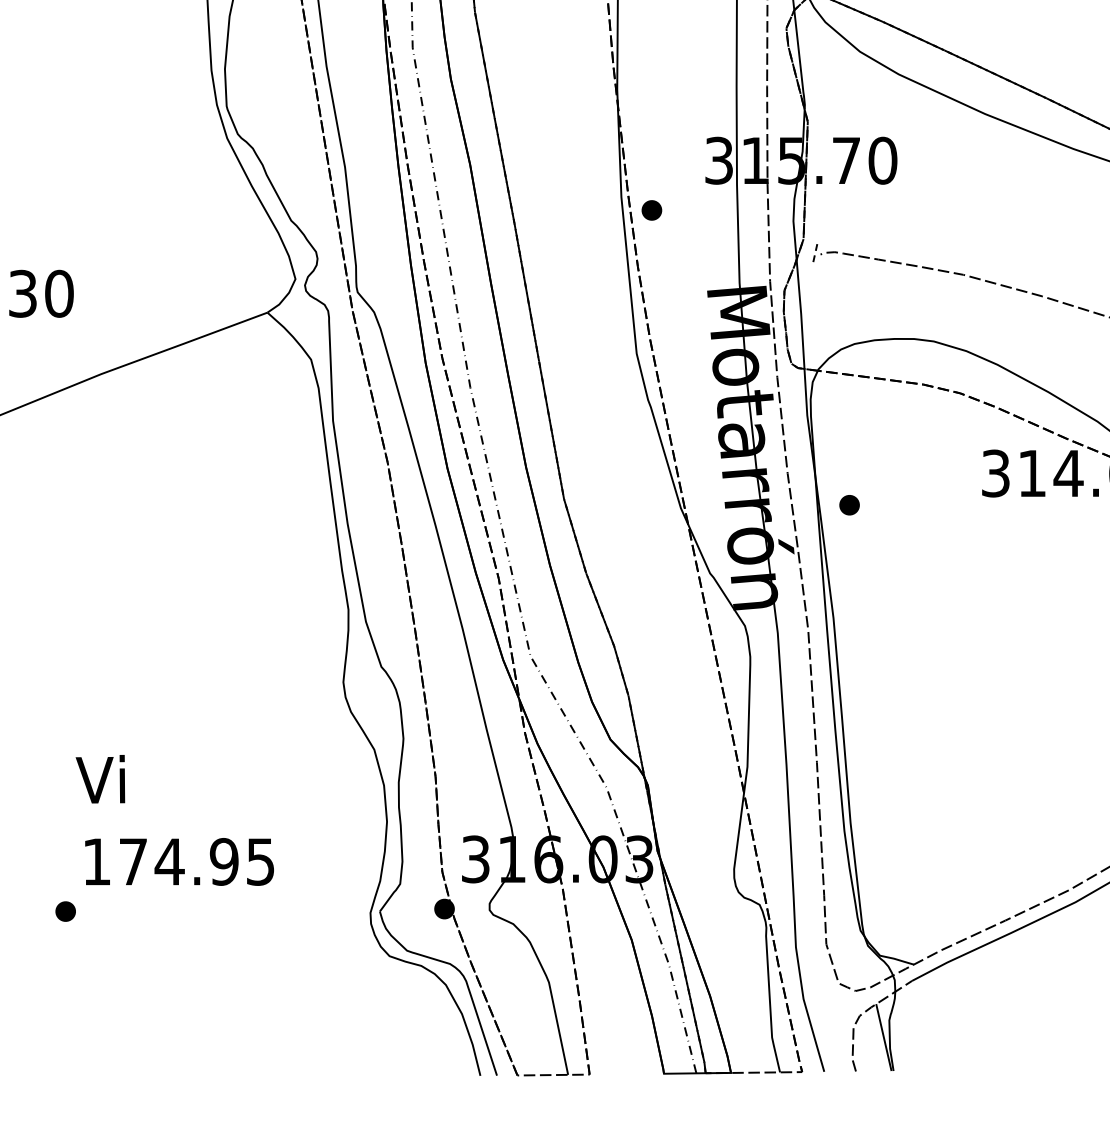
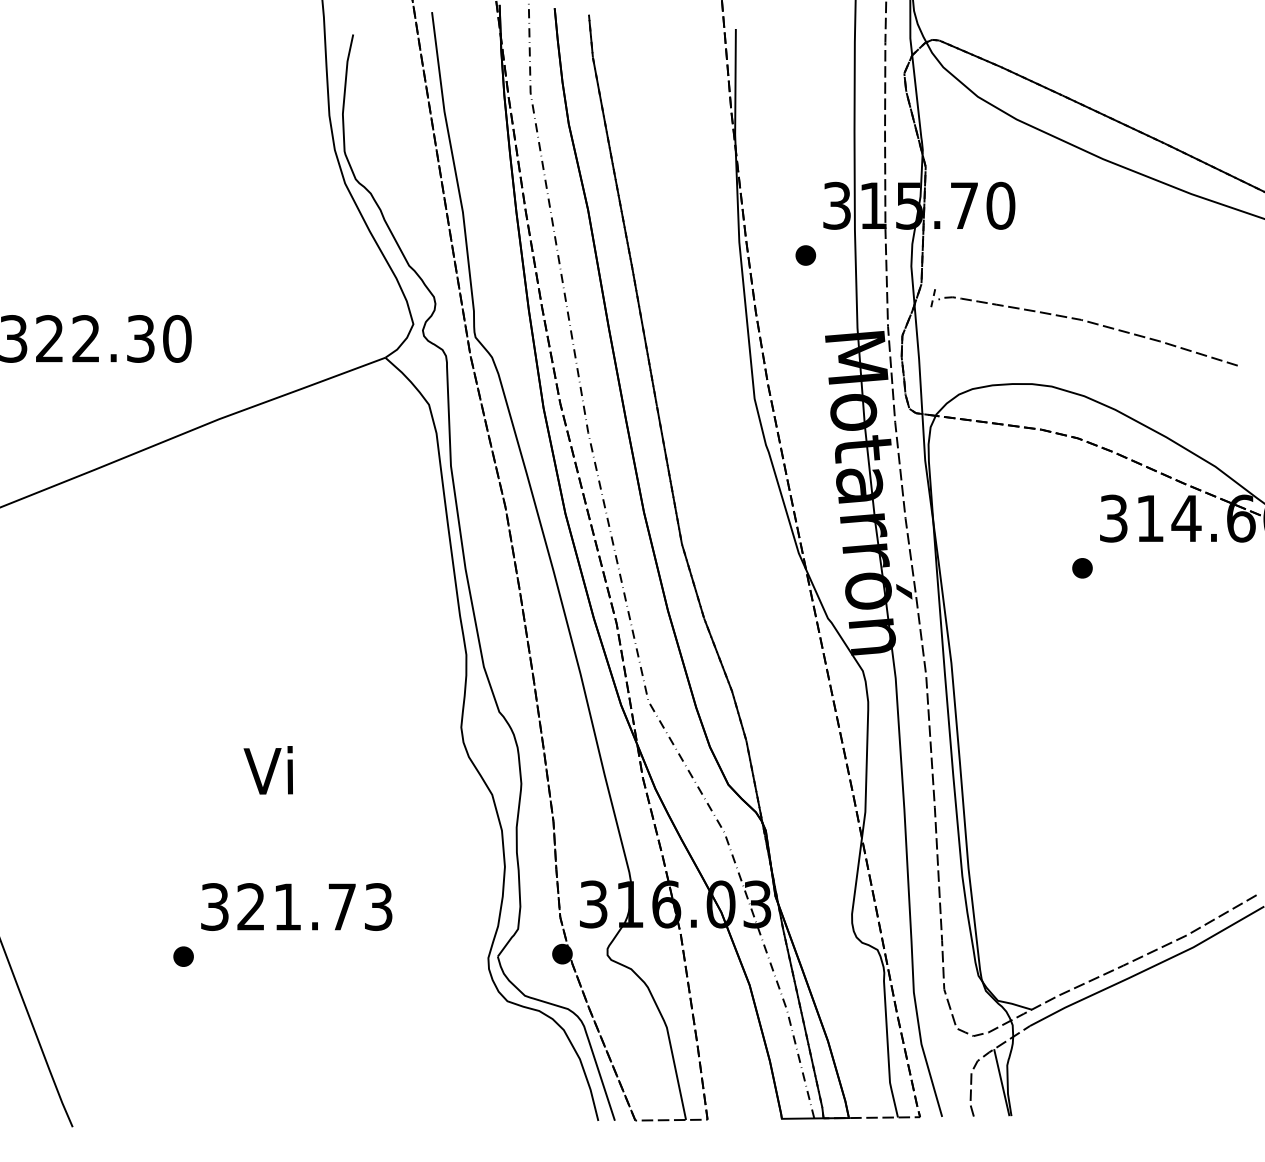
part: (651, 210) -> (805, 255), moved
part: (849, 505) -> (1082, 568), moved
text: (99, 779) -> (267, 770), moved
text: (178, 861) -> (296, 906), 174.95 -> 321.73

